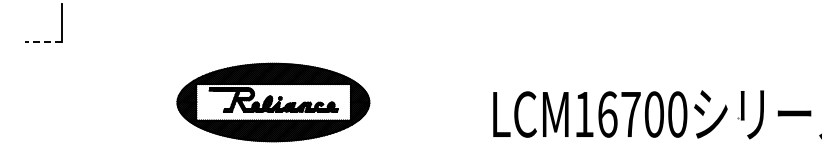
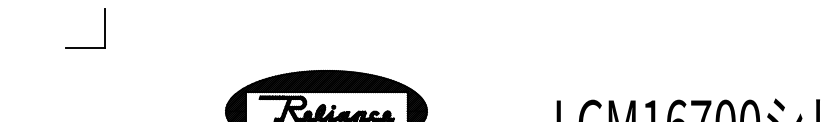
line: (43, 41) -> (85, 47), dashed -> solid

